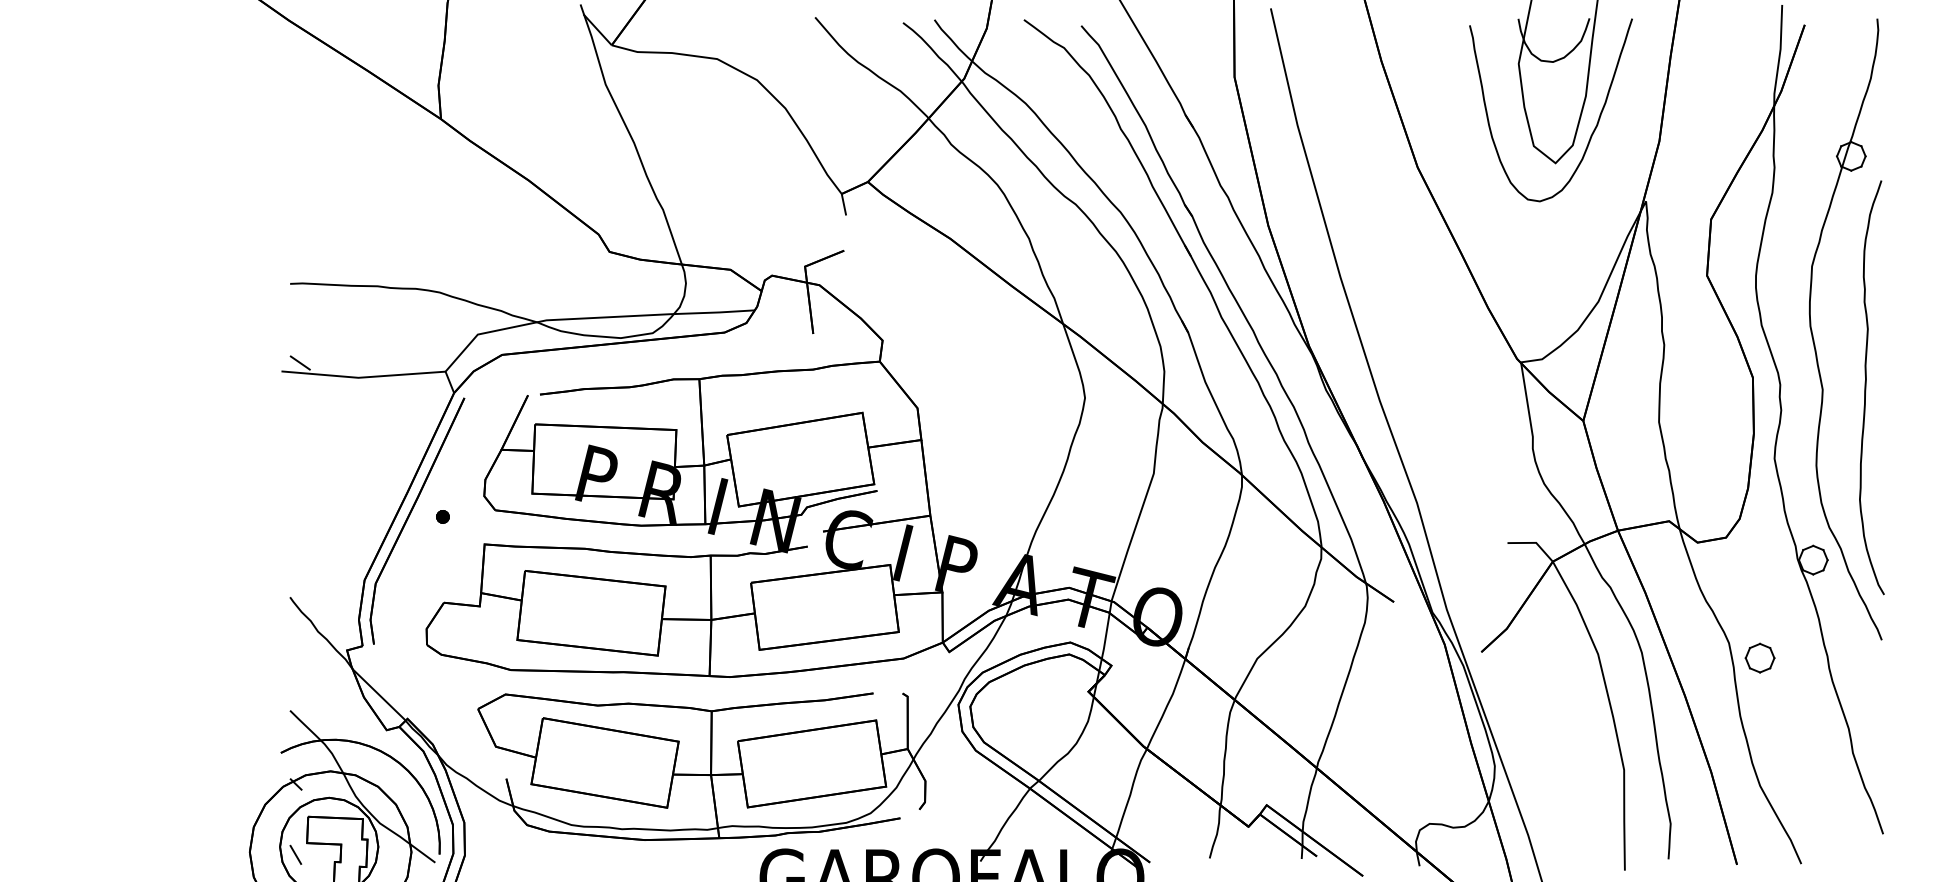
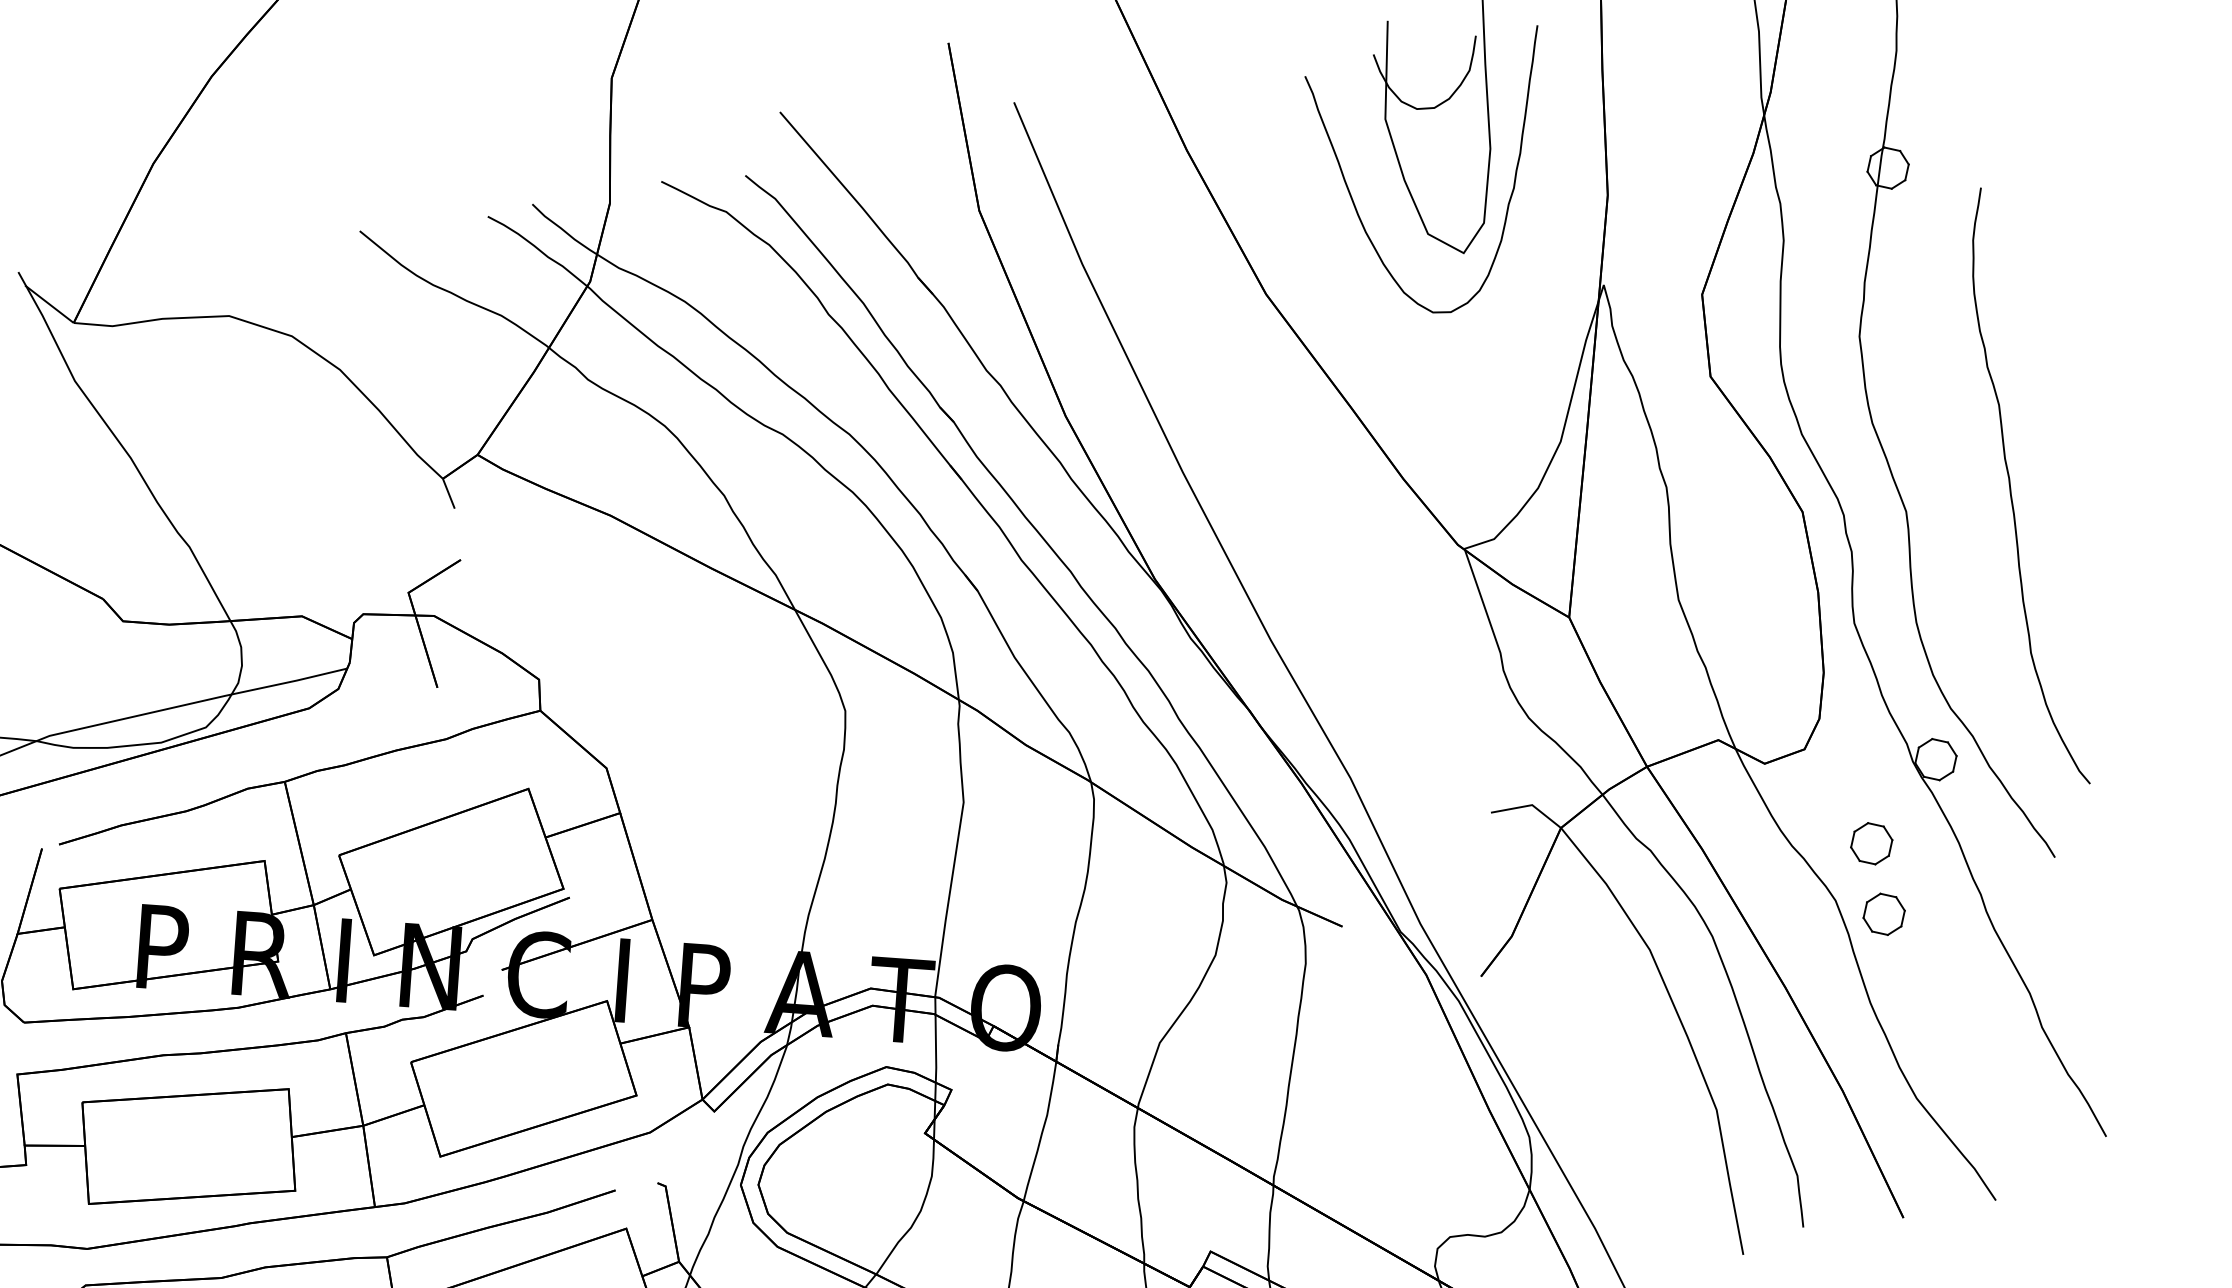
curve: (1866, 387) -> (2011, 489), moved
part: (1759, 608) -> (1870, 842), added

